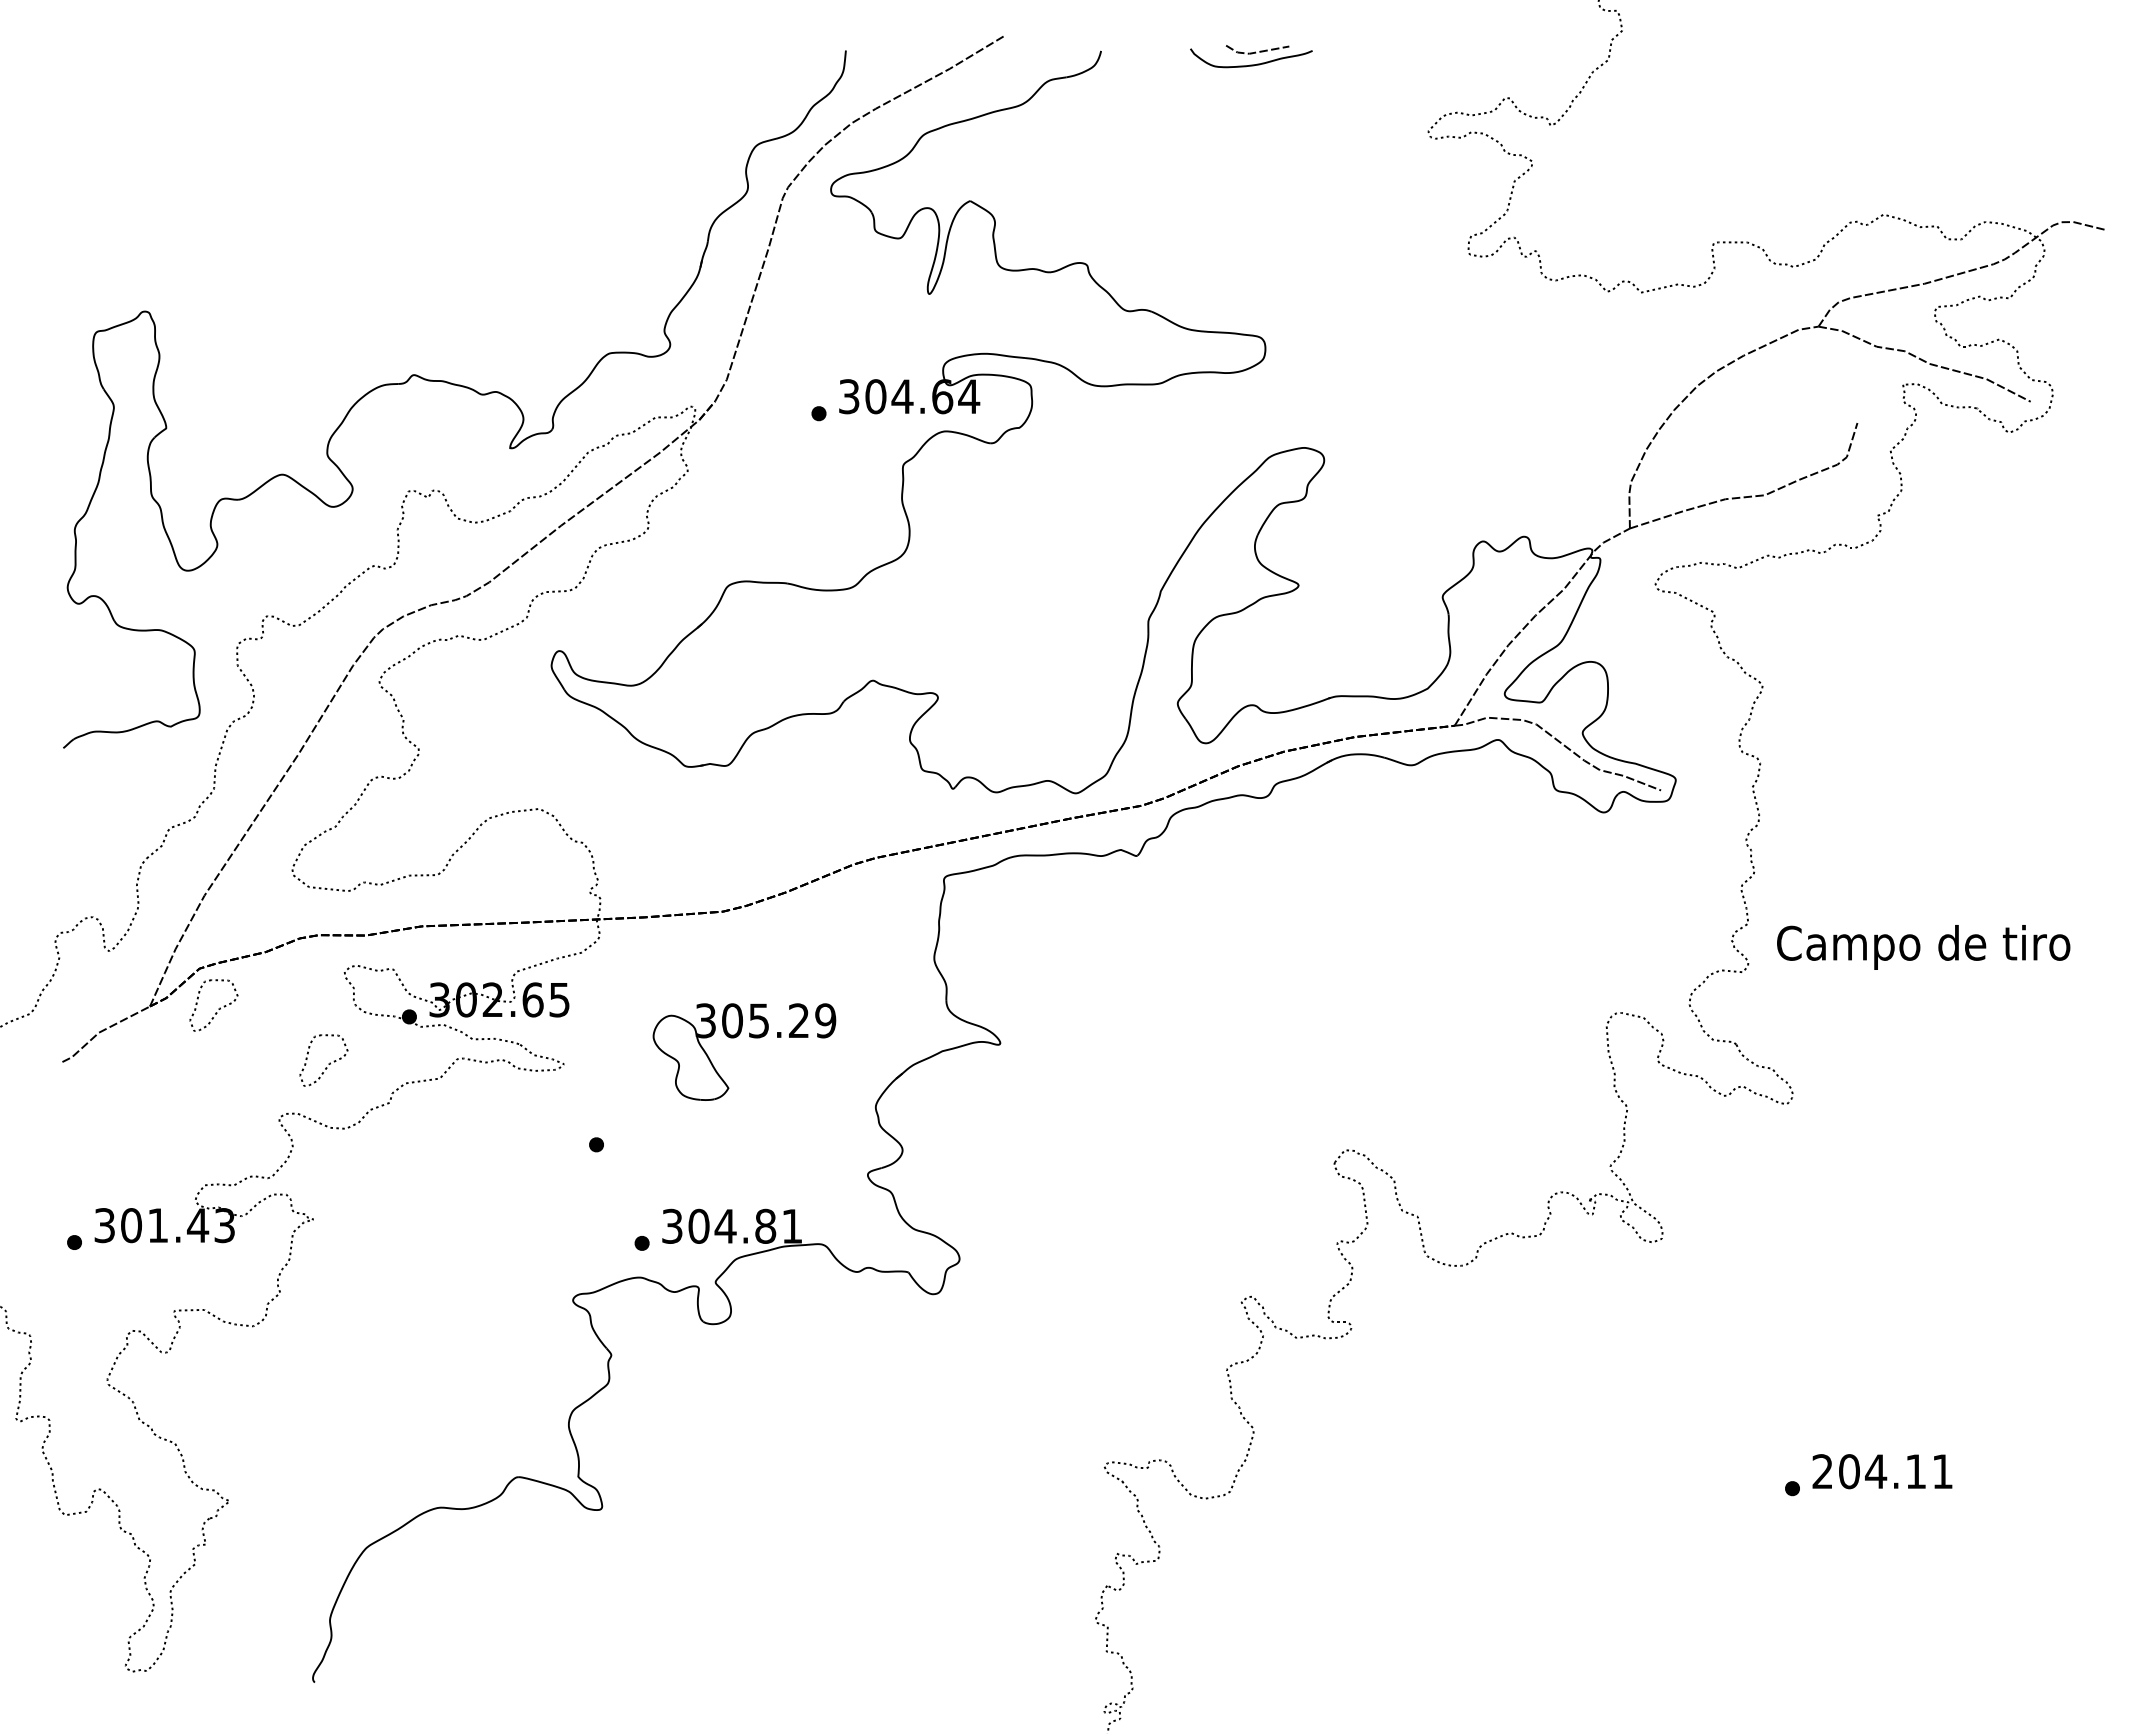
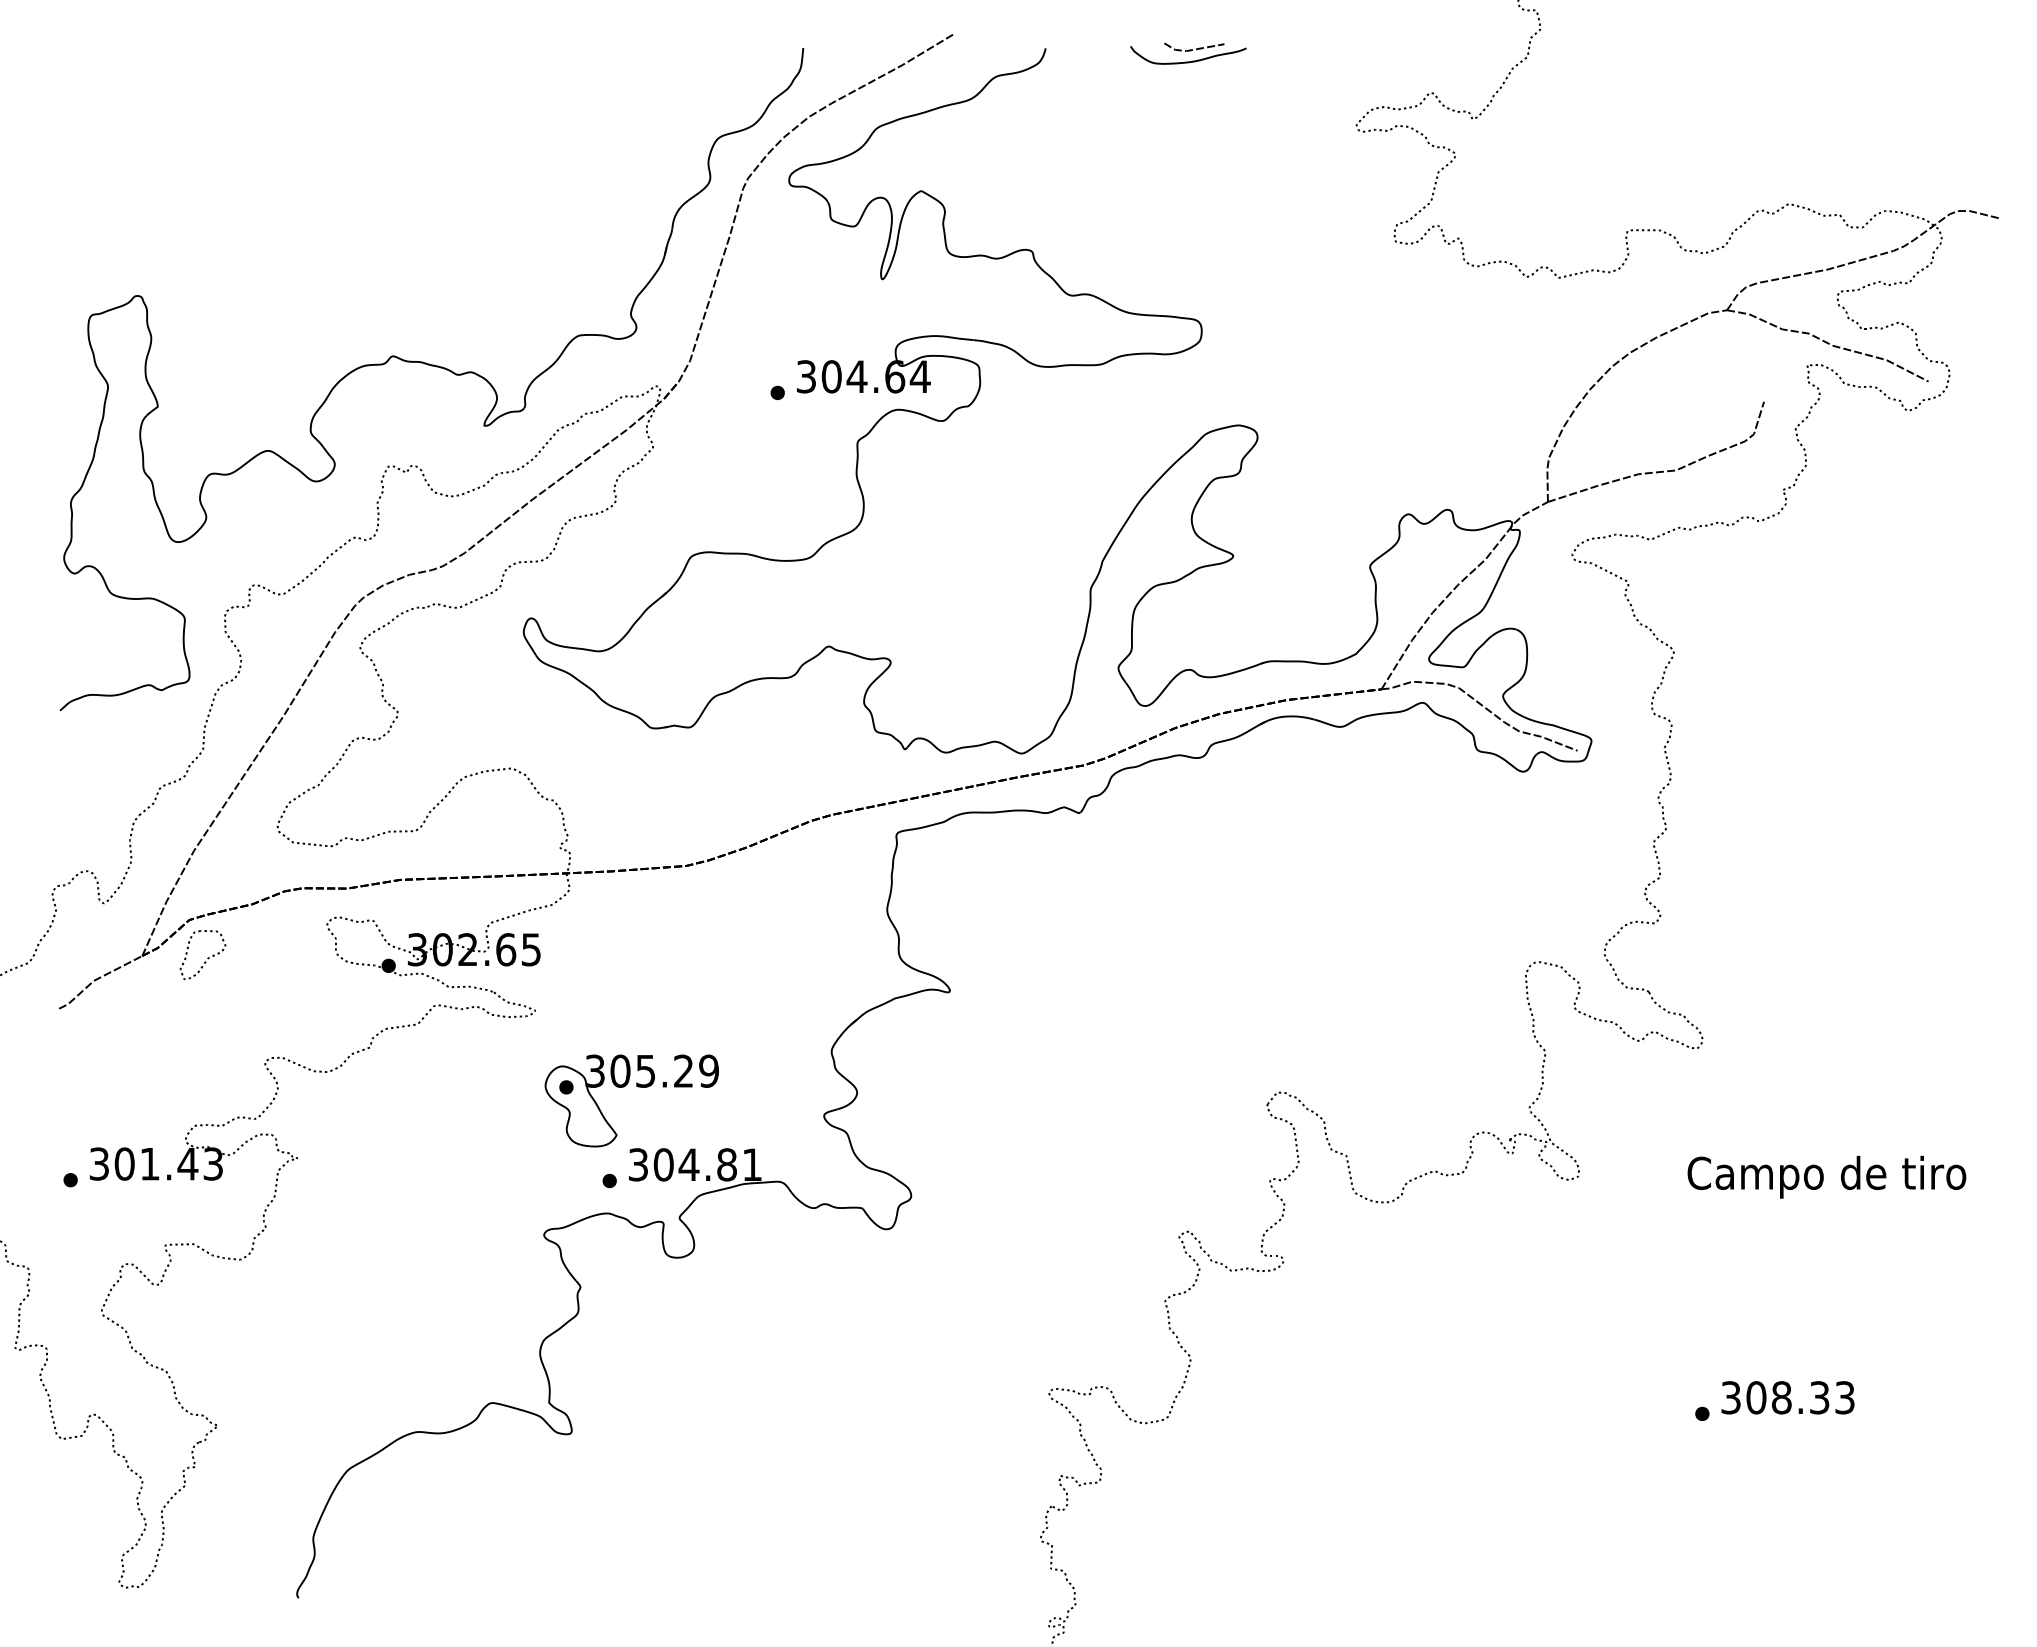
text: (1923, 947) -> (1826, 1177), moved
part: (749, 1037) -> (636, 1087), moved
part: (323, 1060) -> (307, 1007), removed
text: (1882, 1471) -> (1787, 1397), 204.11 -> 308.33

